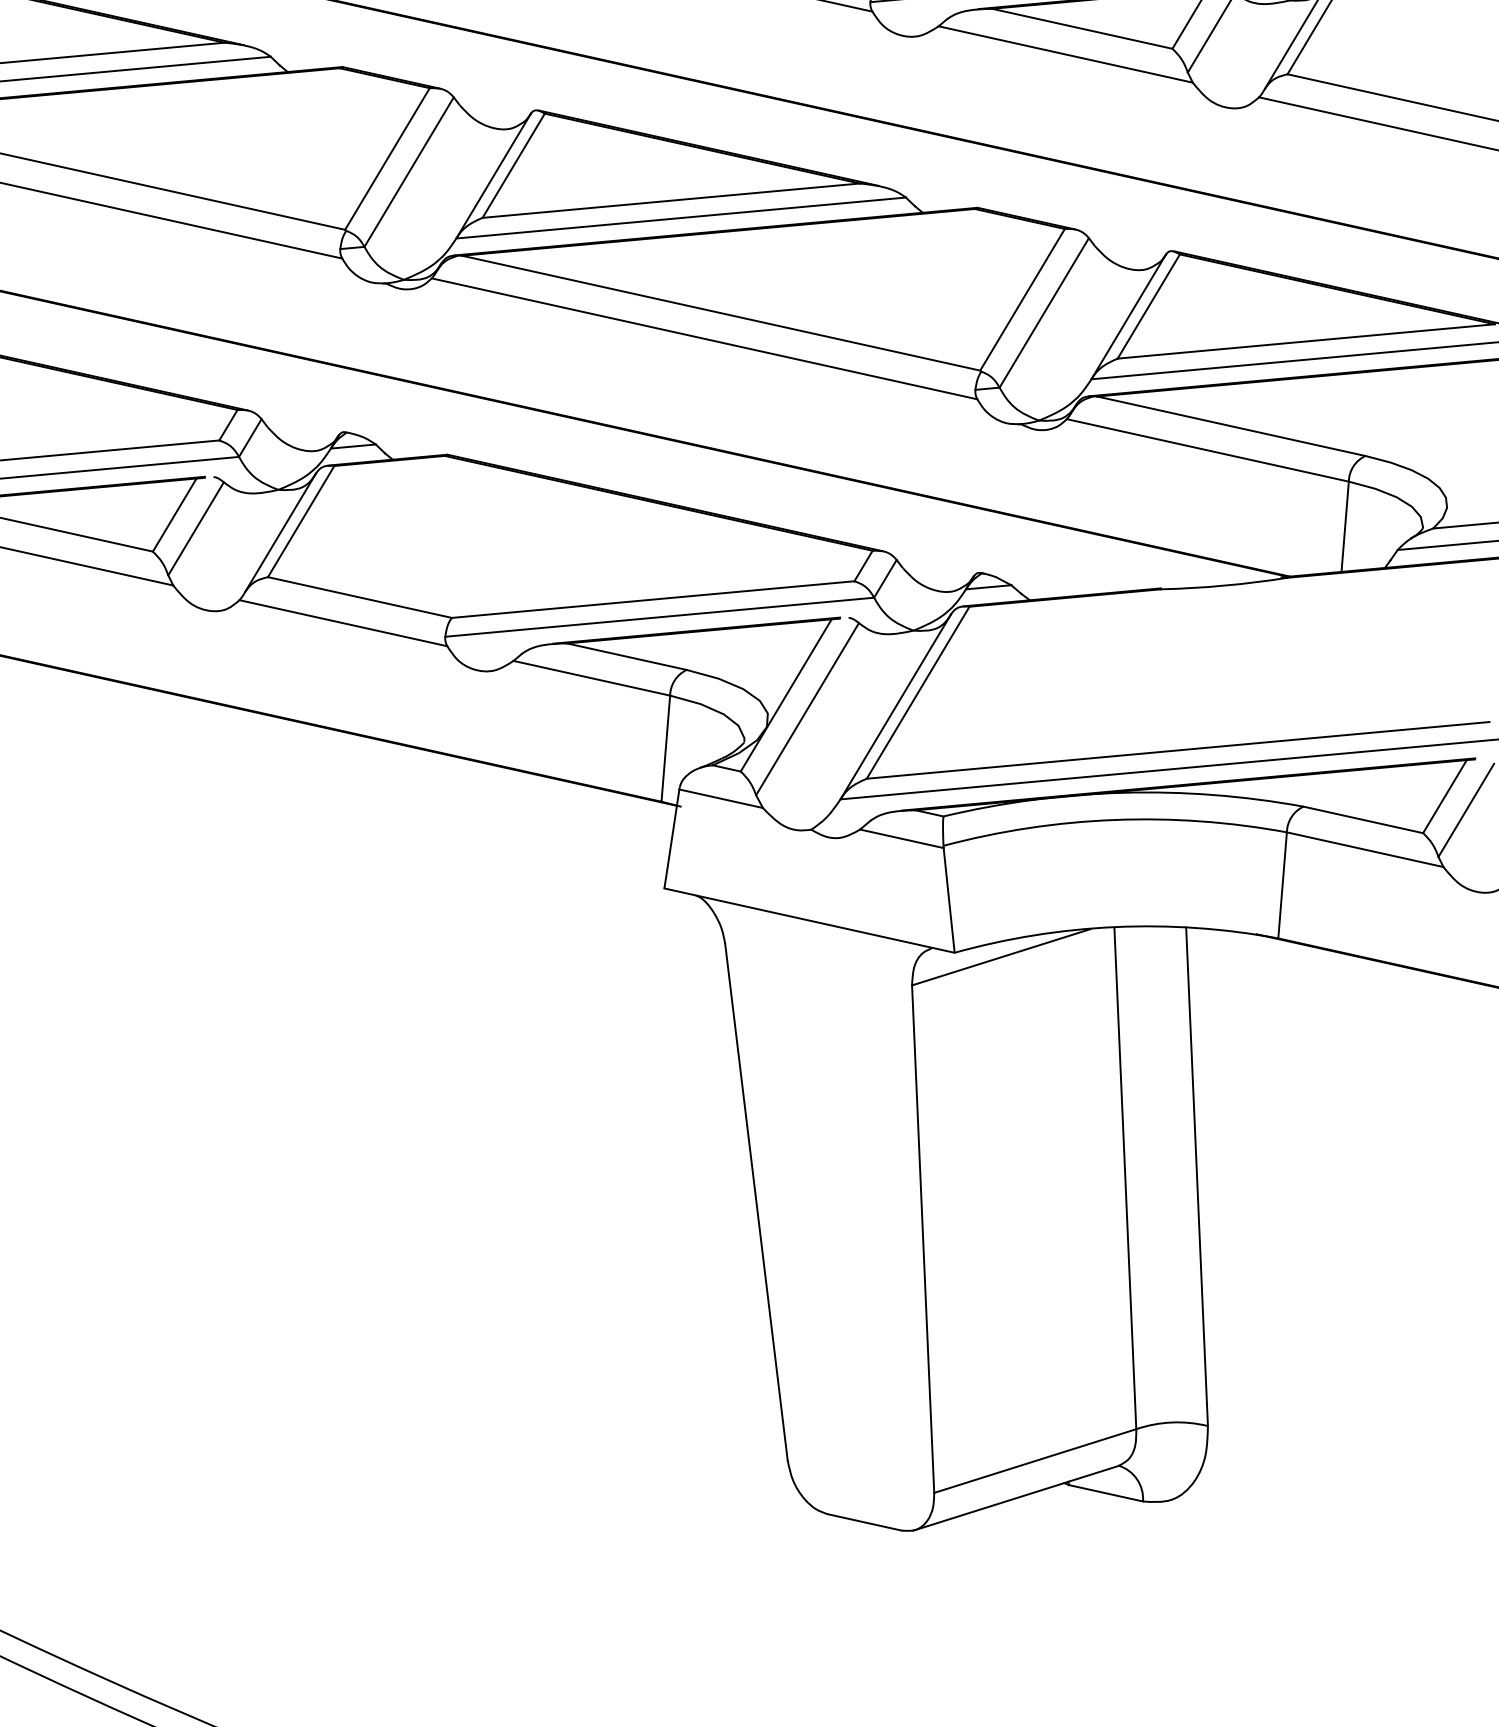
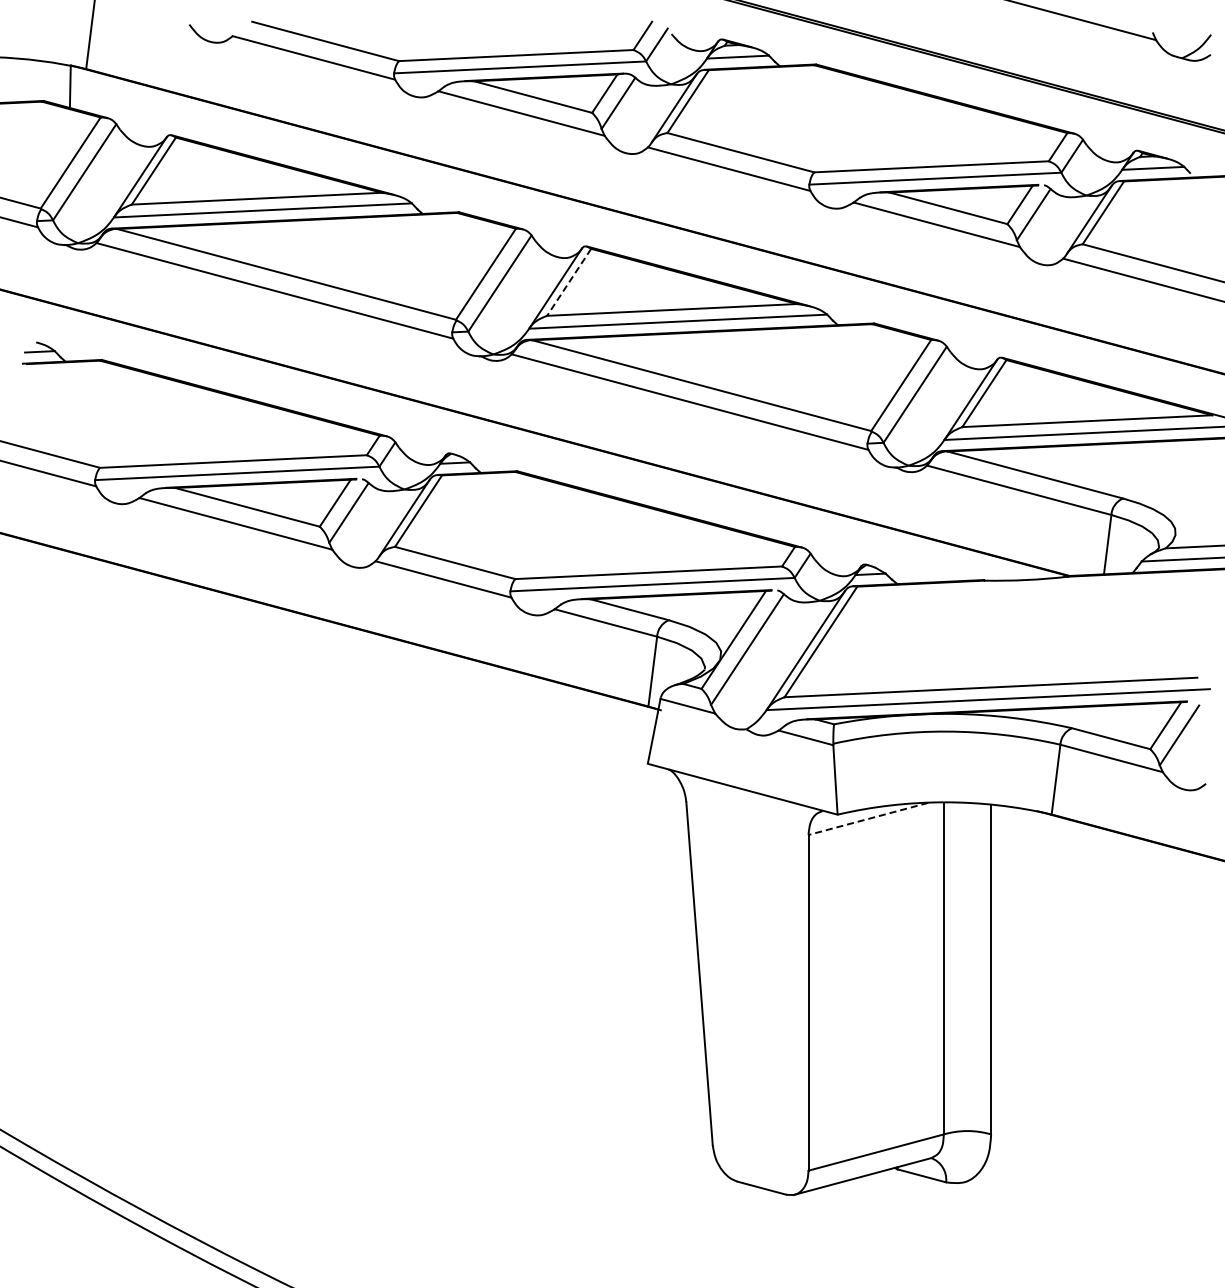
line: (512, 166) -> (568, 282), solid -> dashed
line: (1001, 956) -> (868, 818), solid -> dashed

